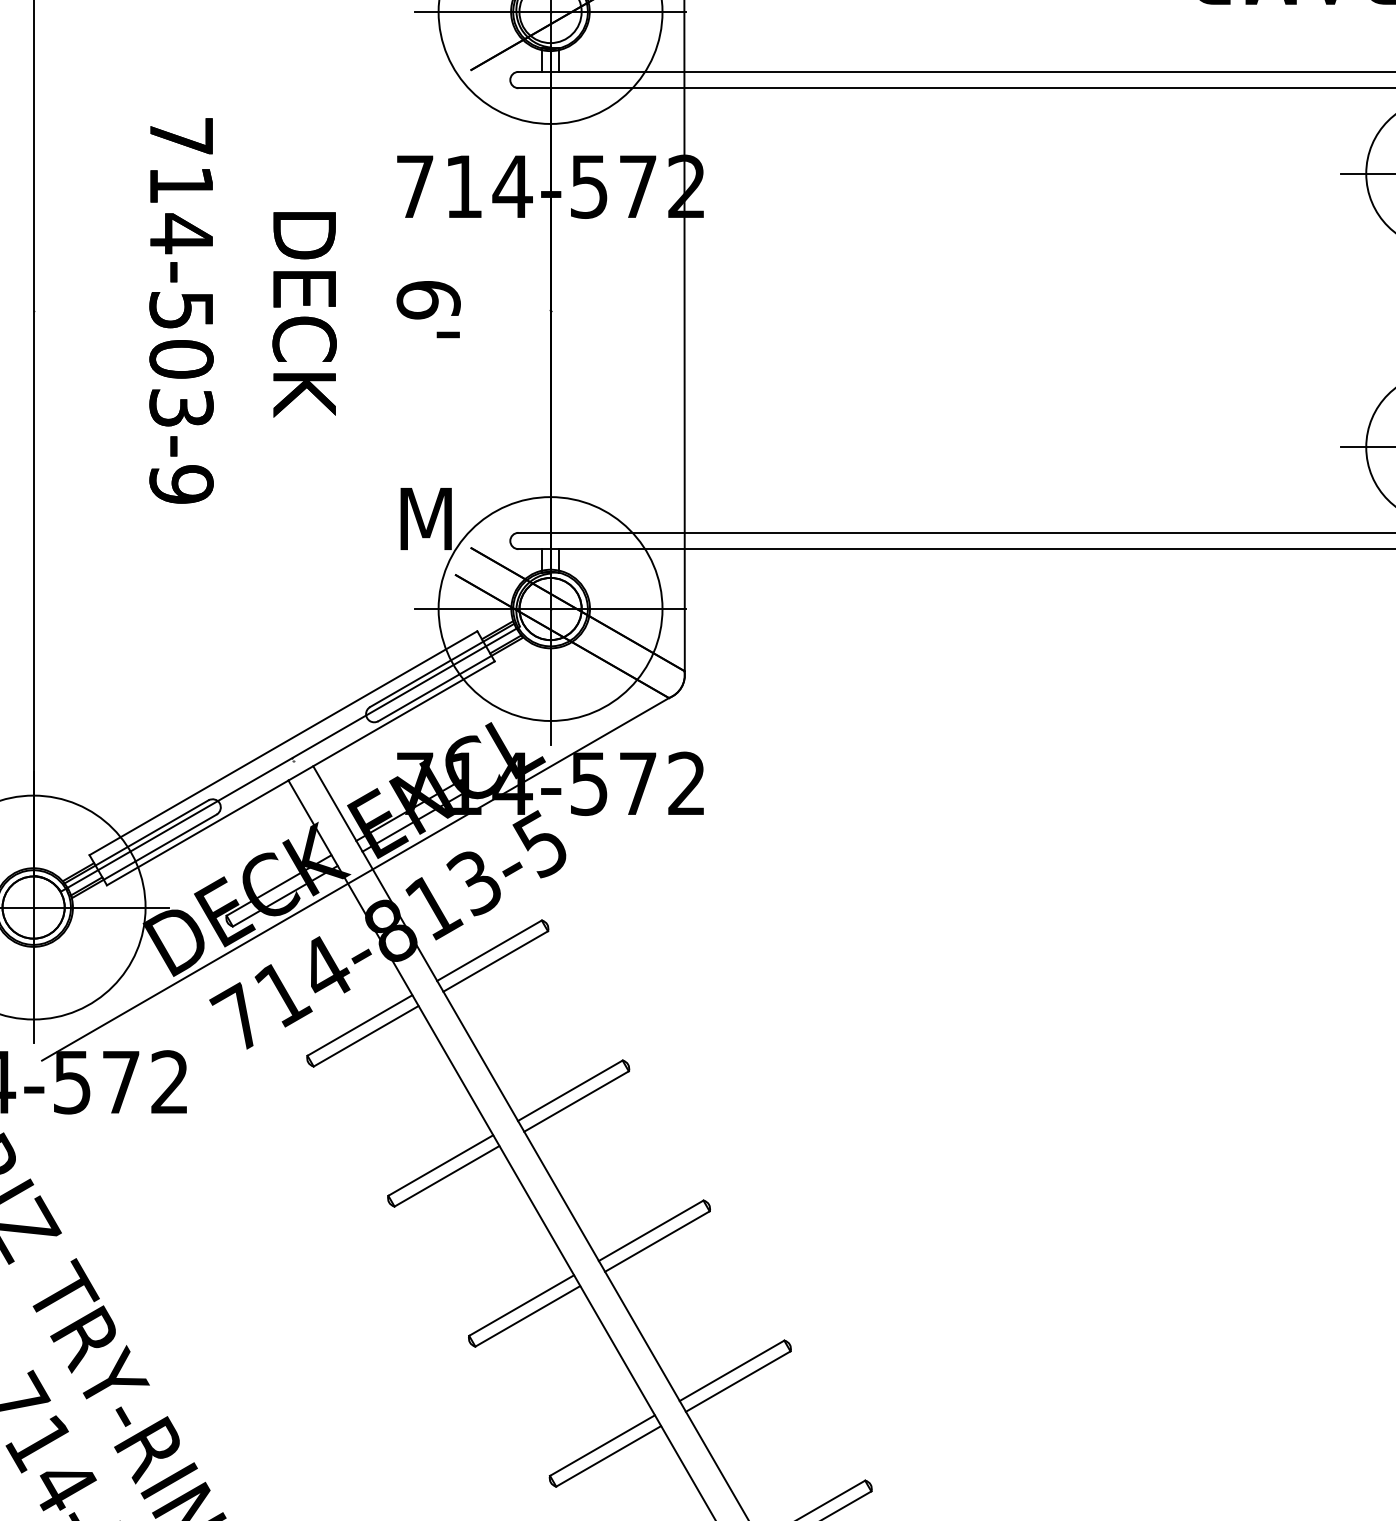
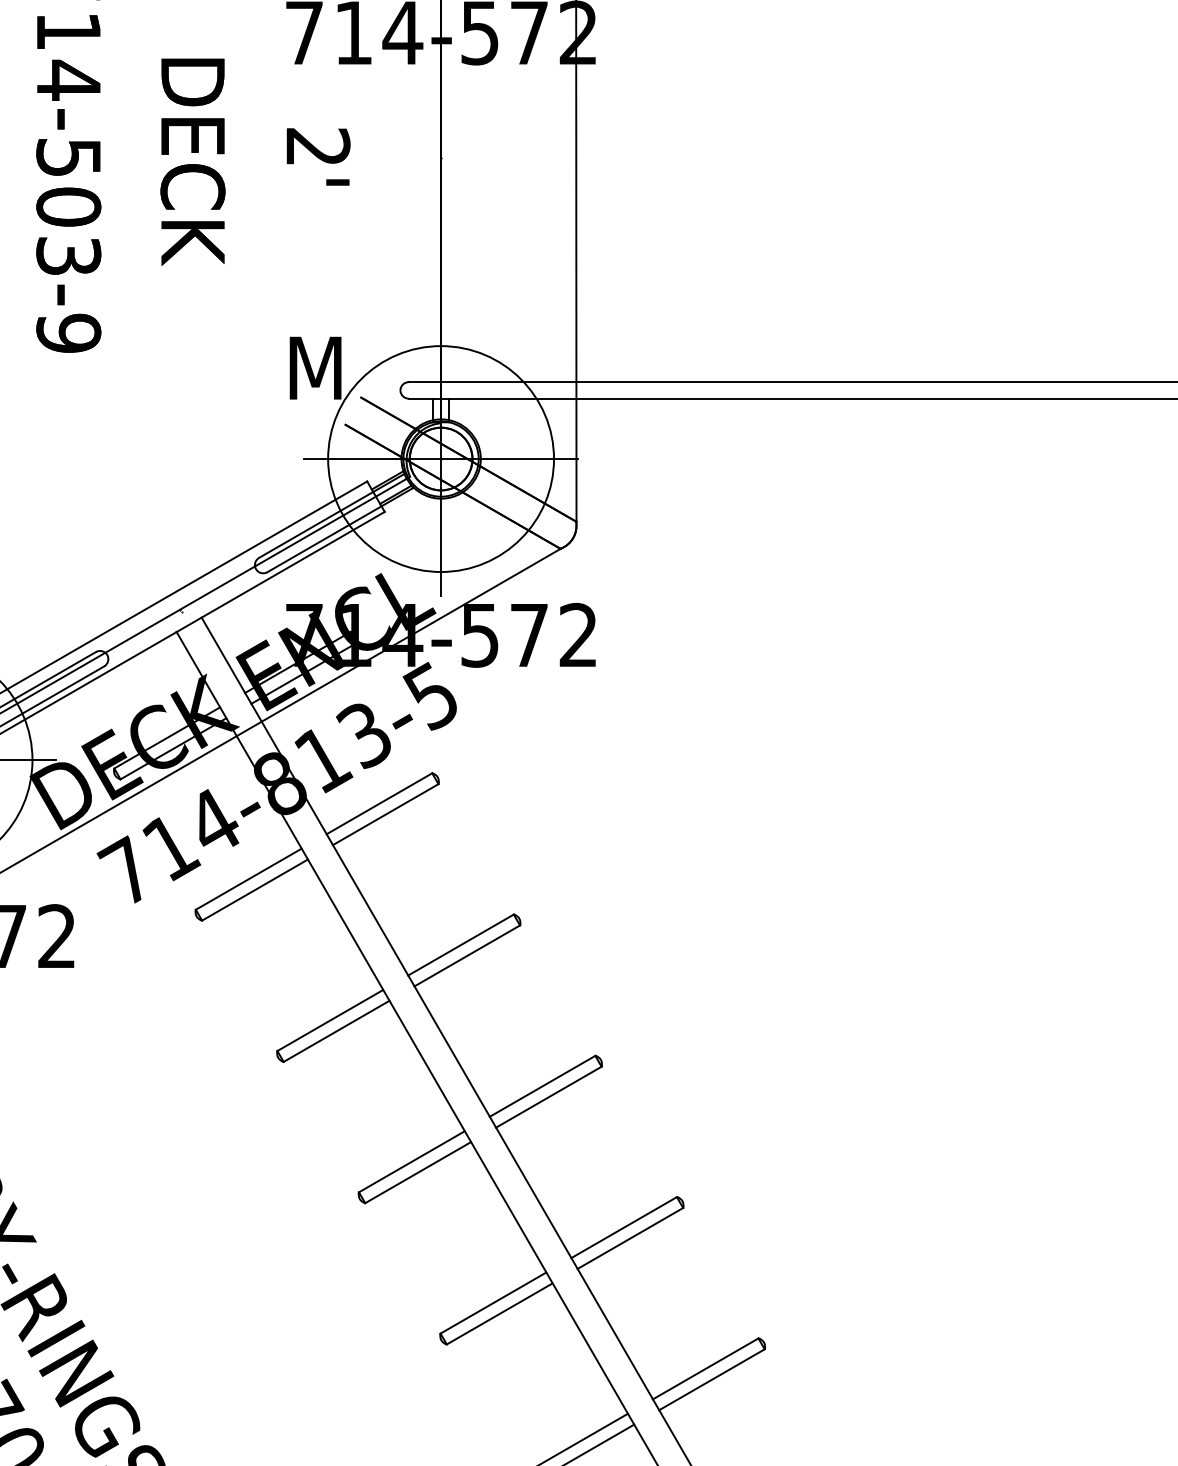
text: (428, 300) -> (317, 147), 6' -> 2'

